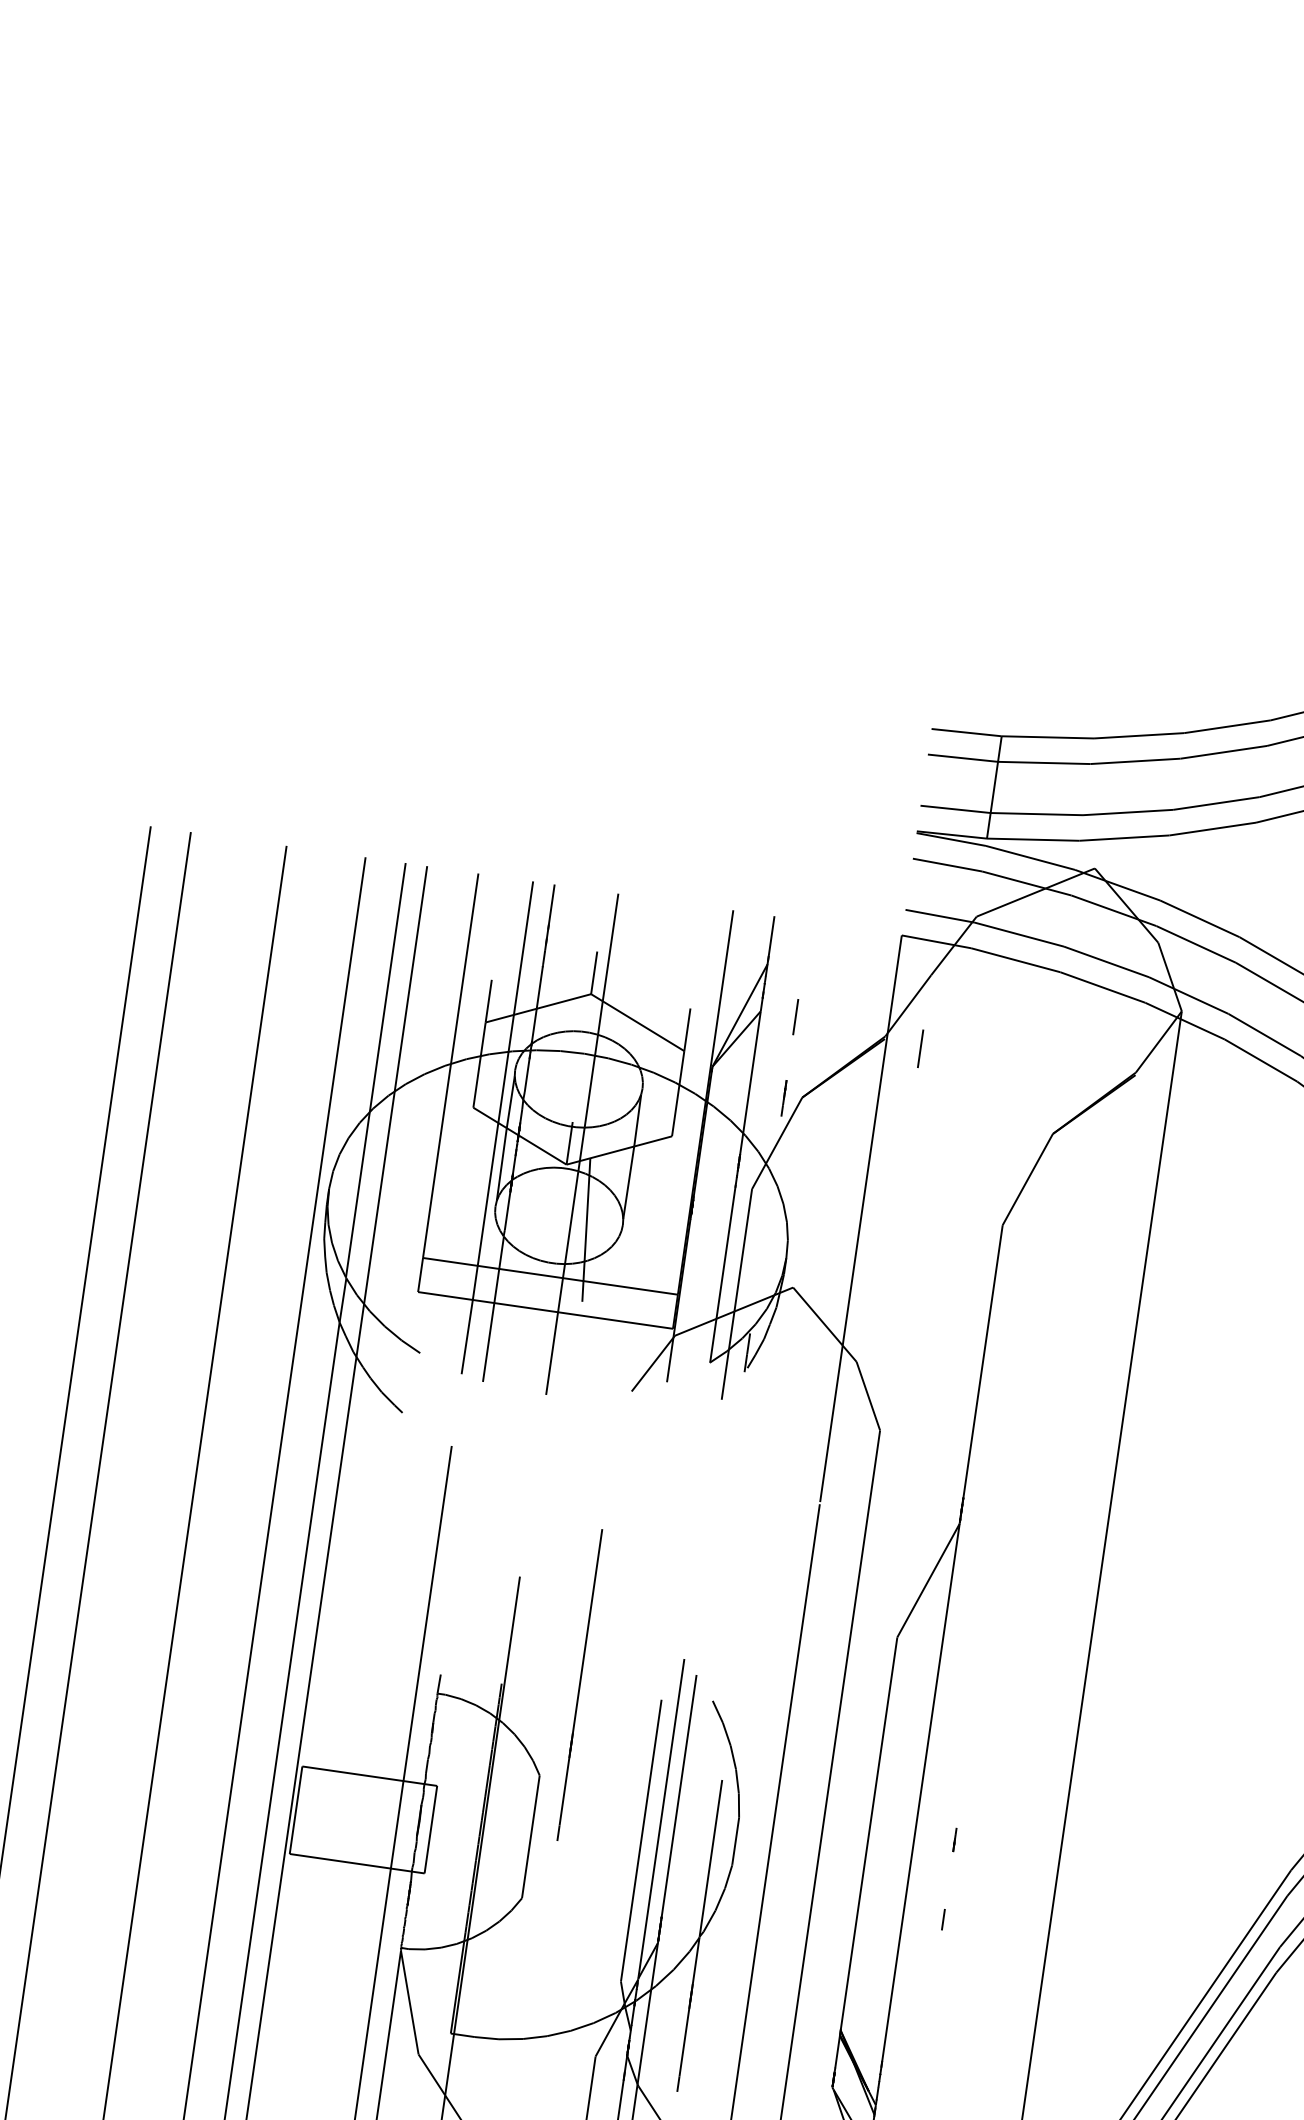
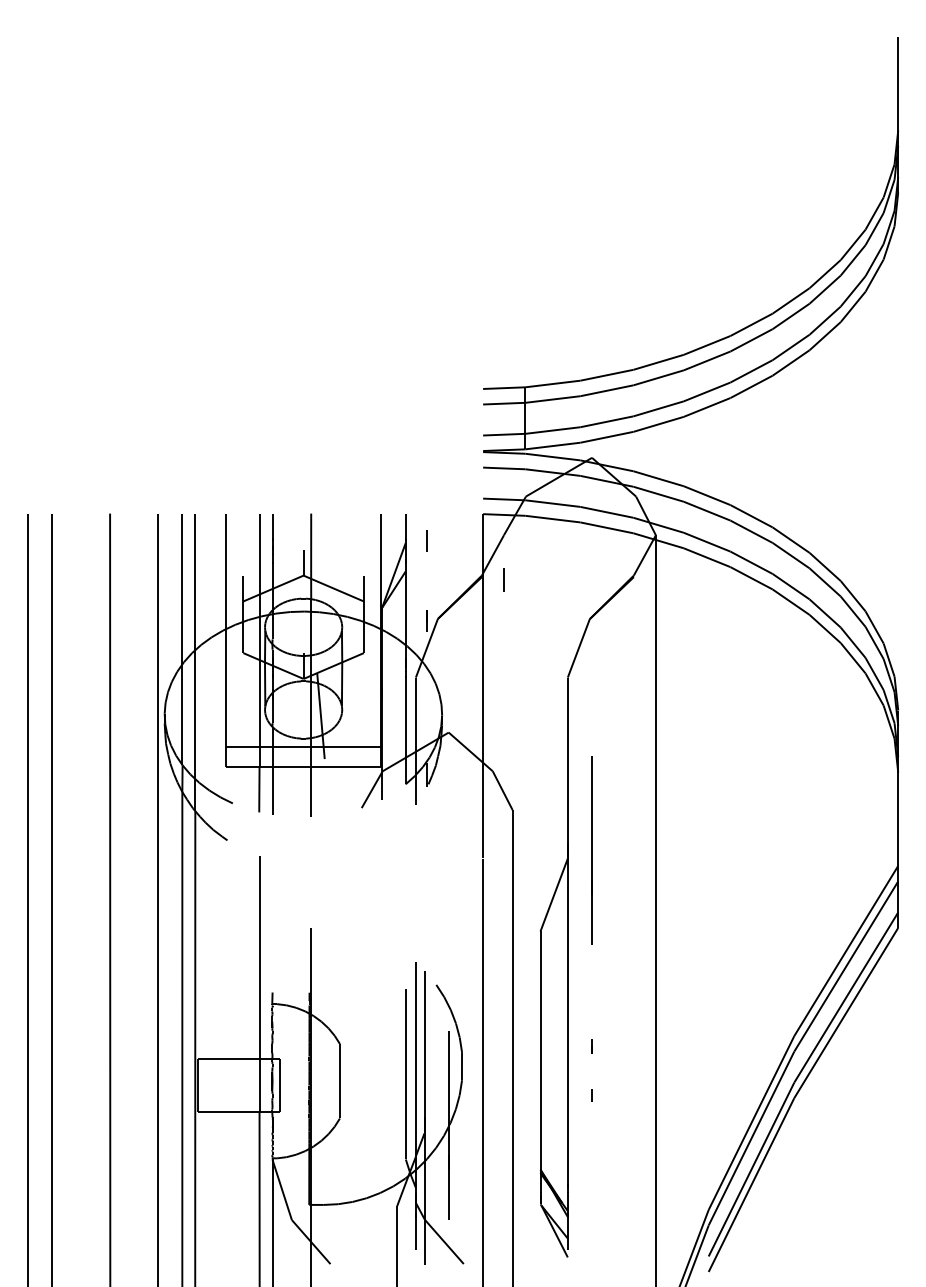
line: (794, 1016) -> (426, 540), moved
line: (579, 1684) -> (591, 850), moved

